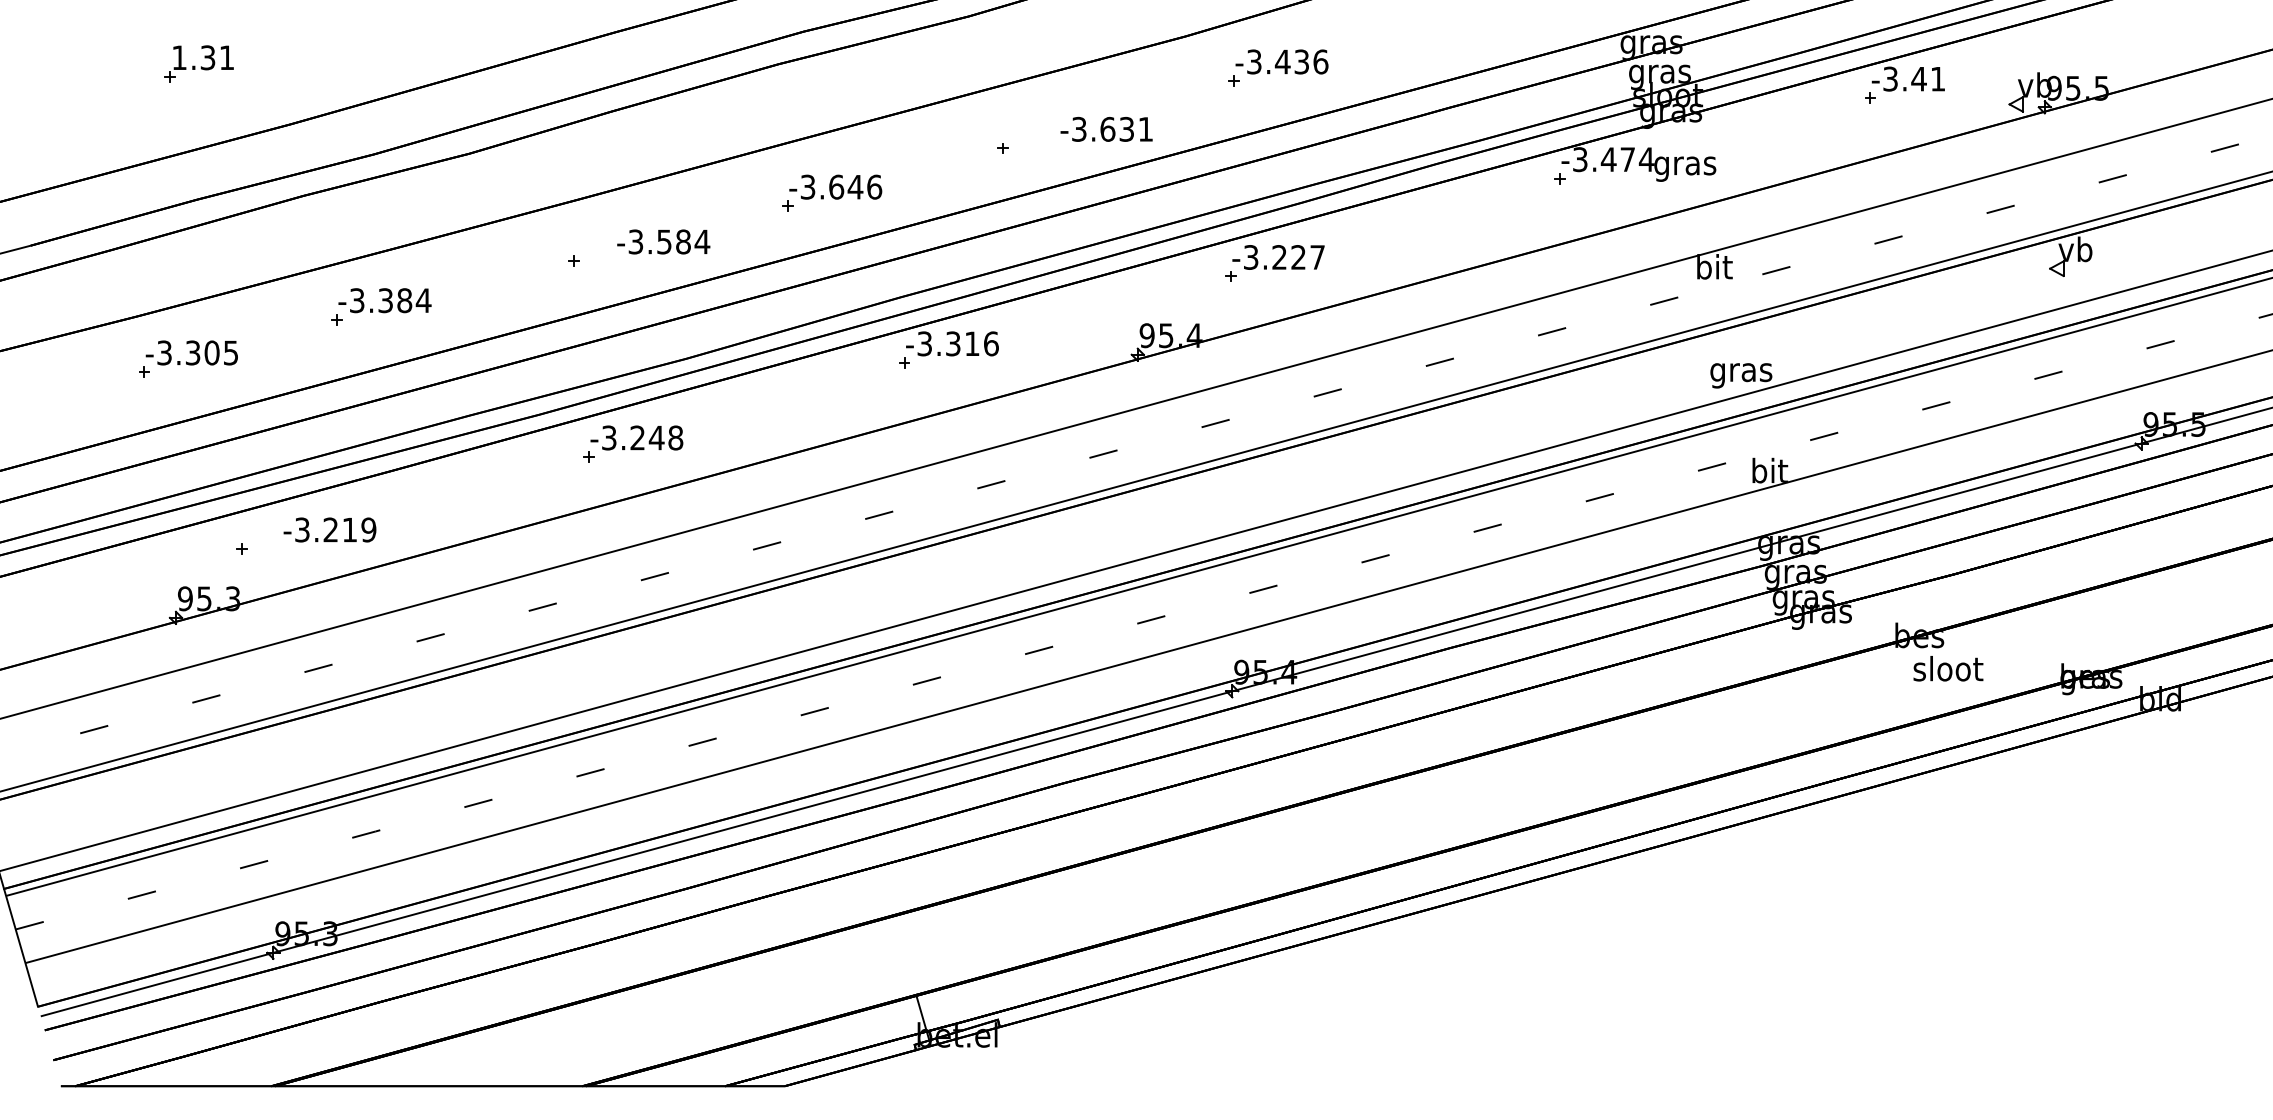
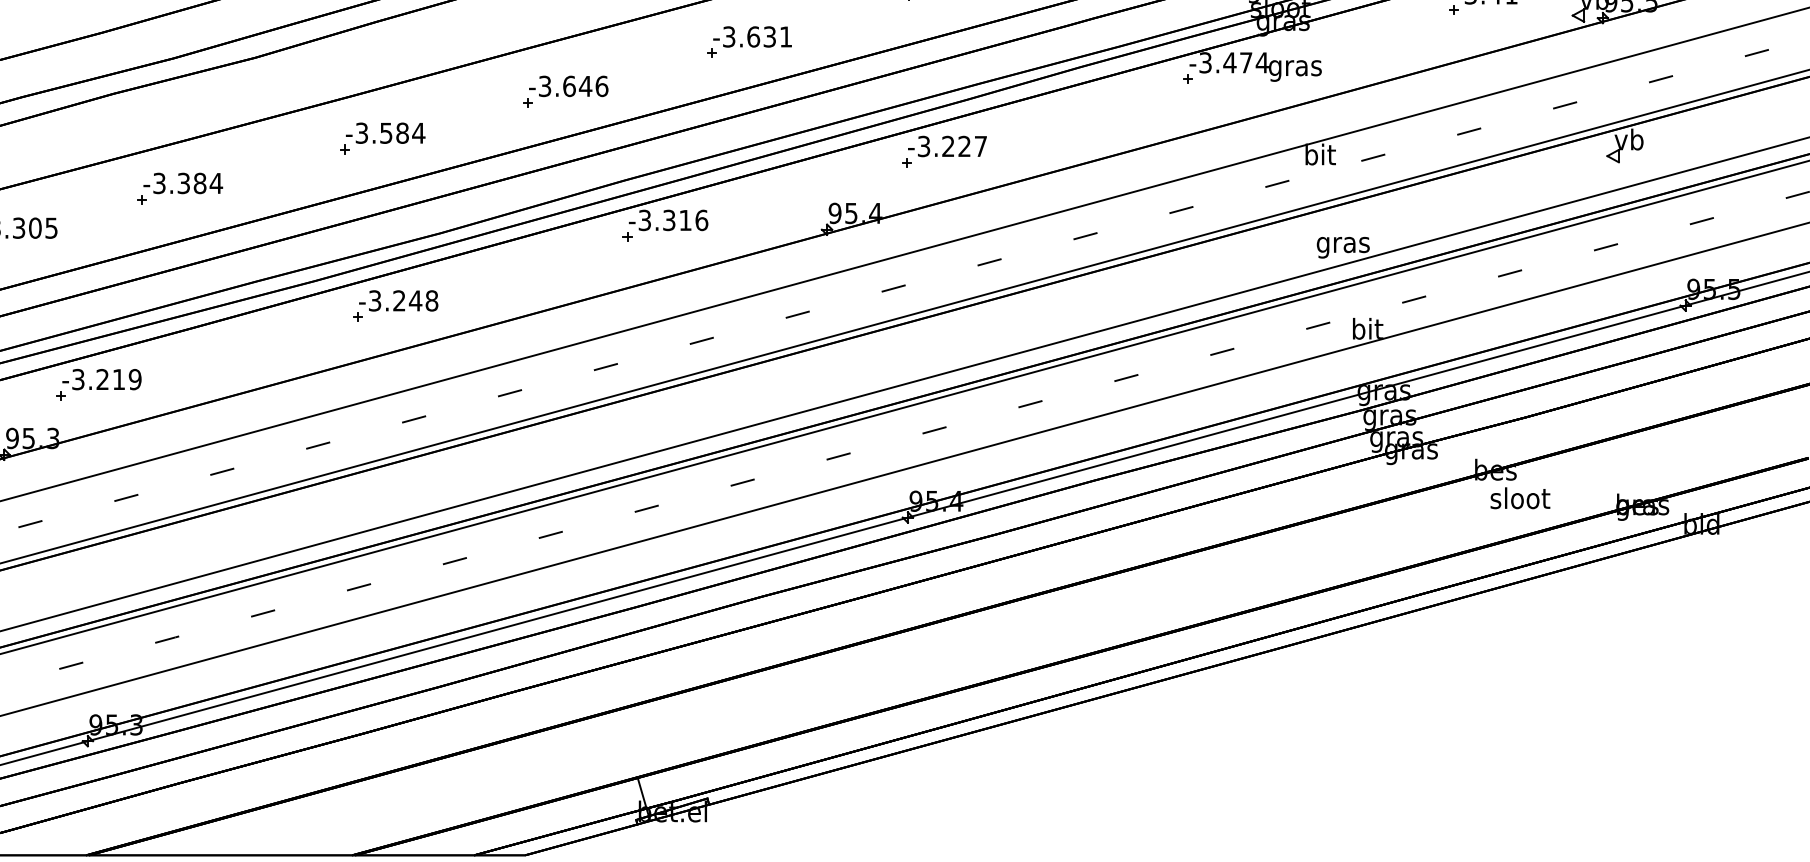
text: (1106, 129) -> (752, 37), moved
text: (663, 241) -> (385, 132), moved
text: (329, 529) -> (101, 379), moved

